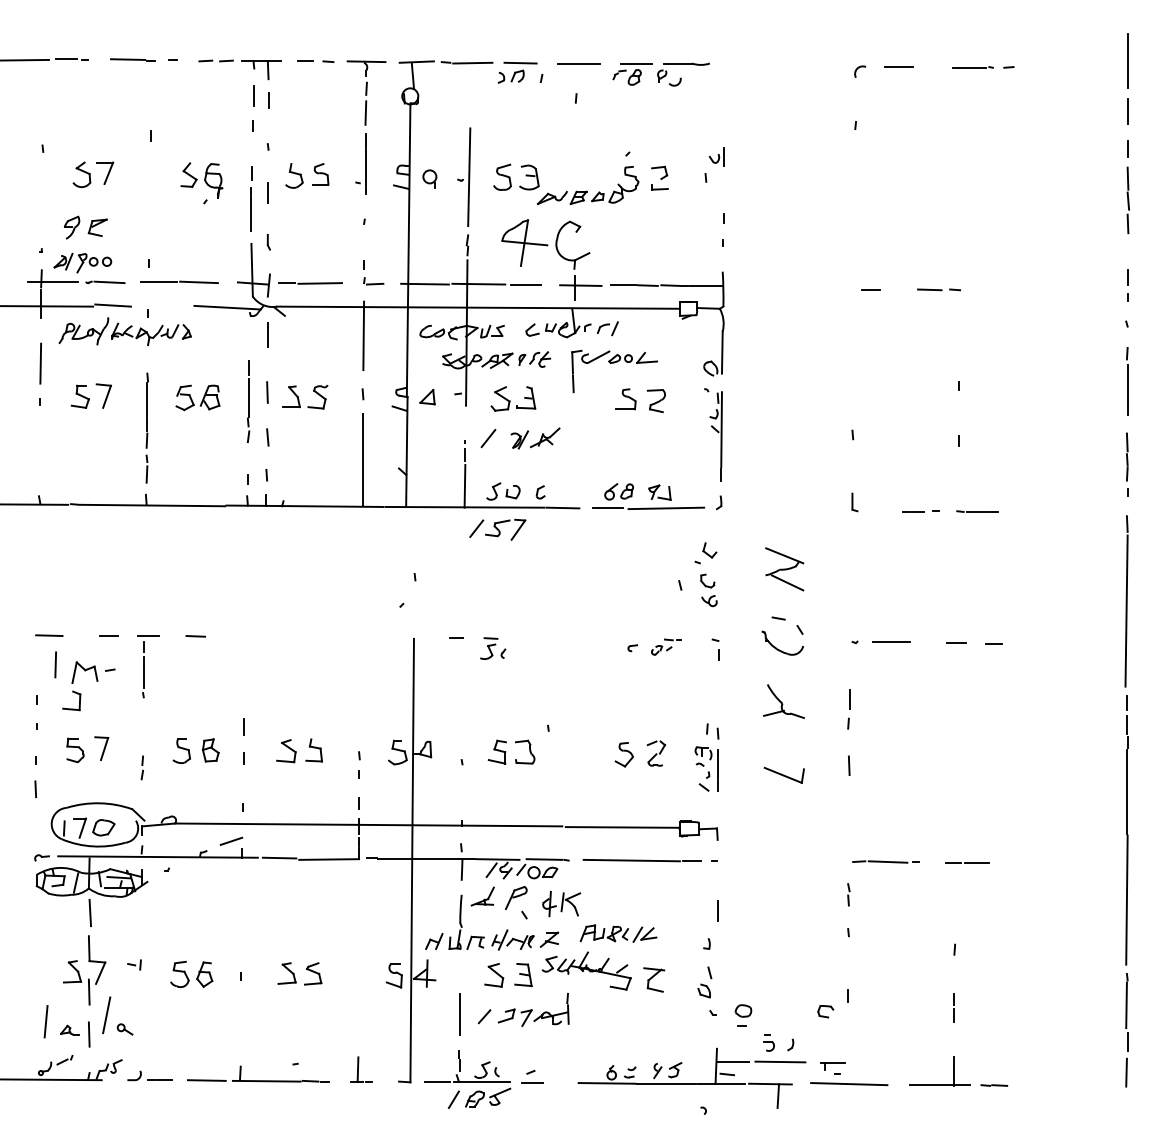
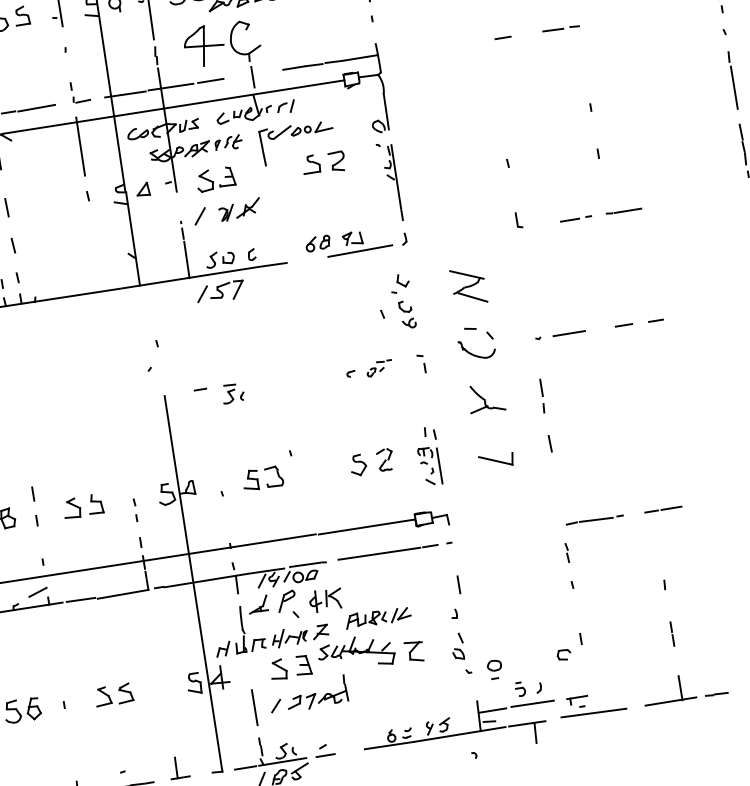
line: (580, 285) -> (257, 74), removed
part: (299, 399) -> (35, 209), removed
line: (363, 460) -> (97, 252), removed
line: (607, 508) -> (310, 259), removed

